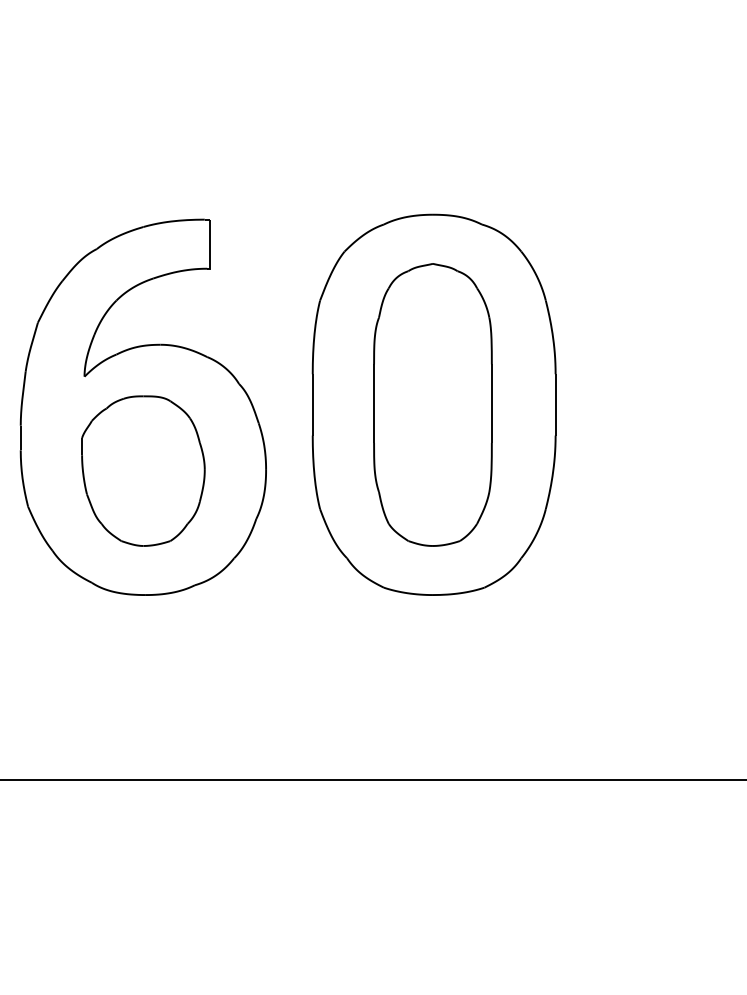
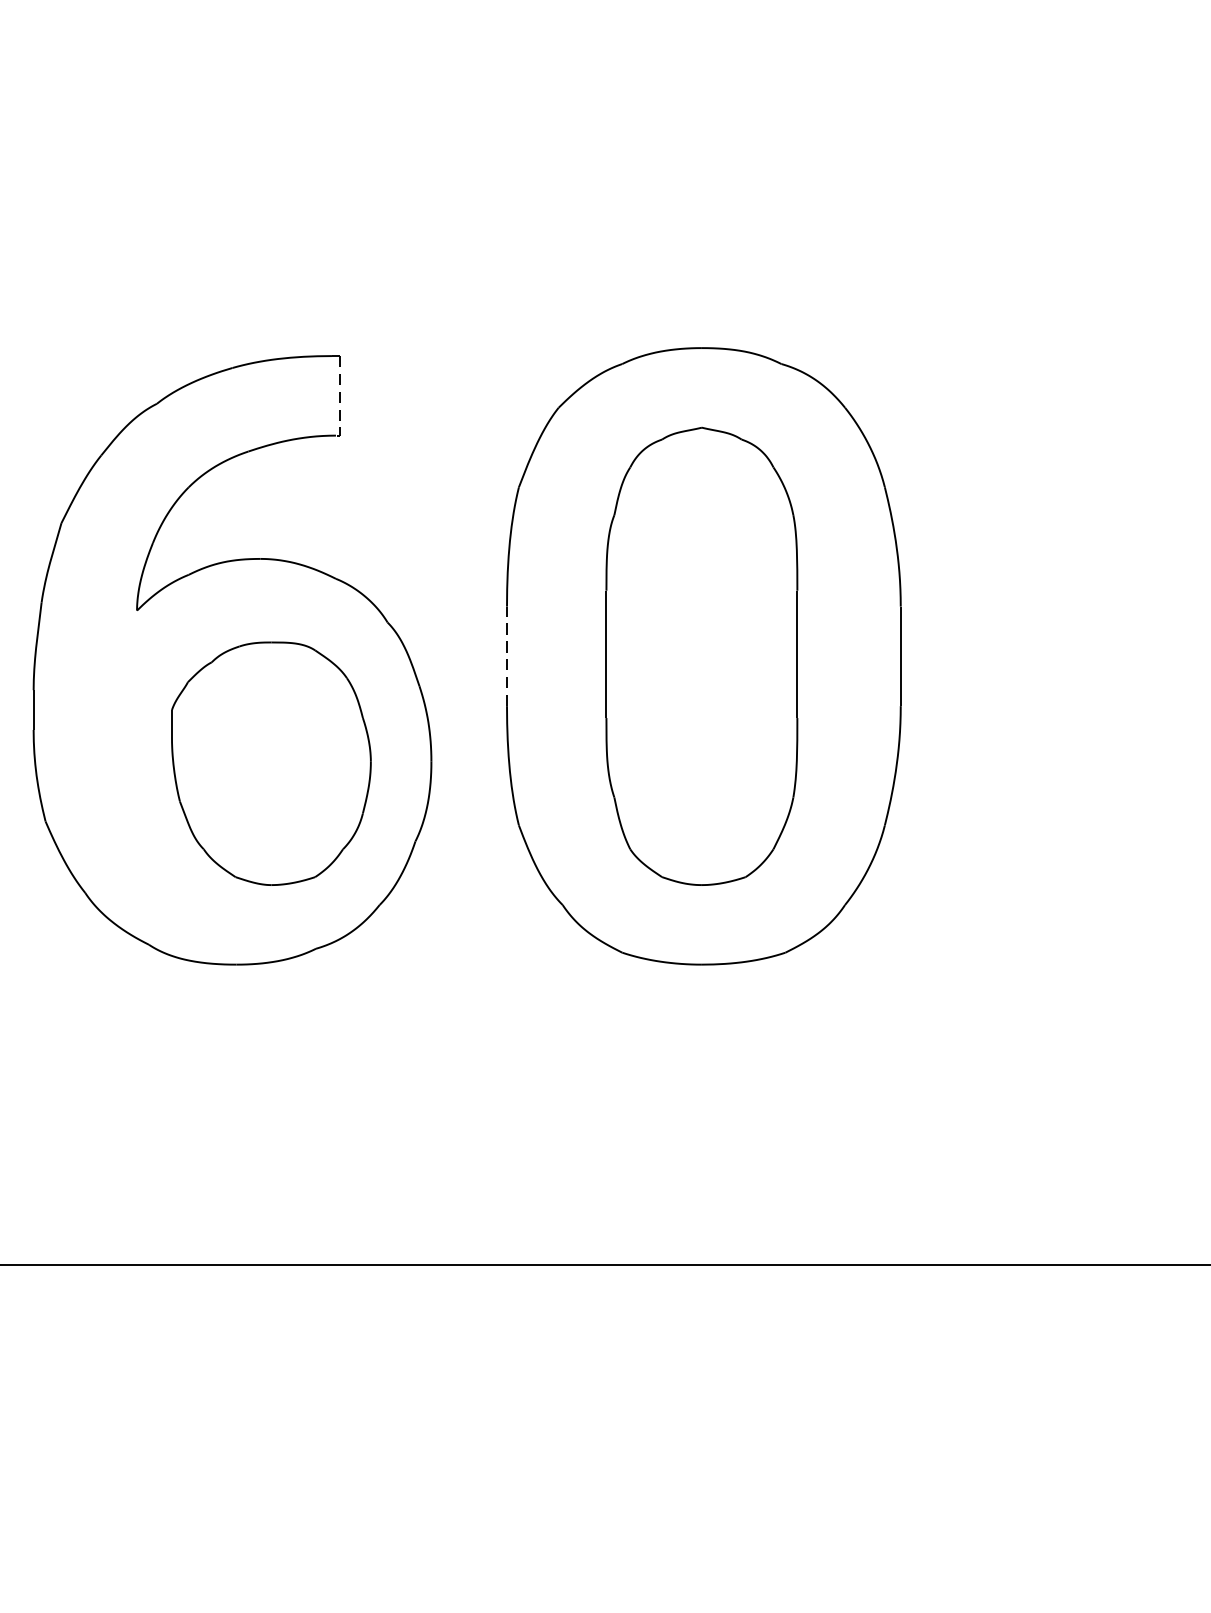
line: (209, 246) -> (339, 399), solid -> dashed
line: (312, 404) -> (506, 655), solid -> dashed
part: (143, 470) -> (271, 762), moved

